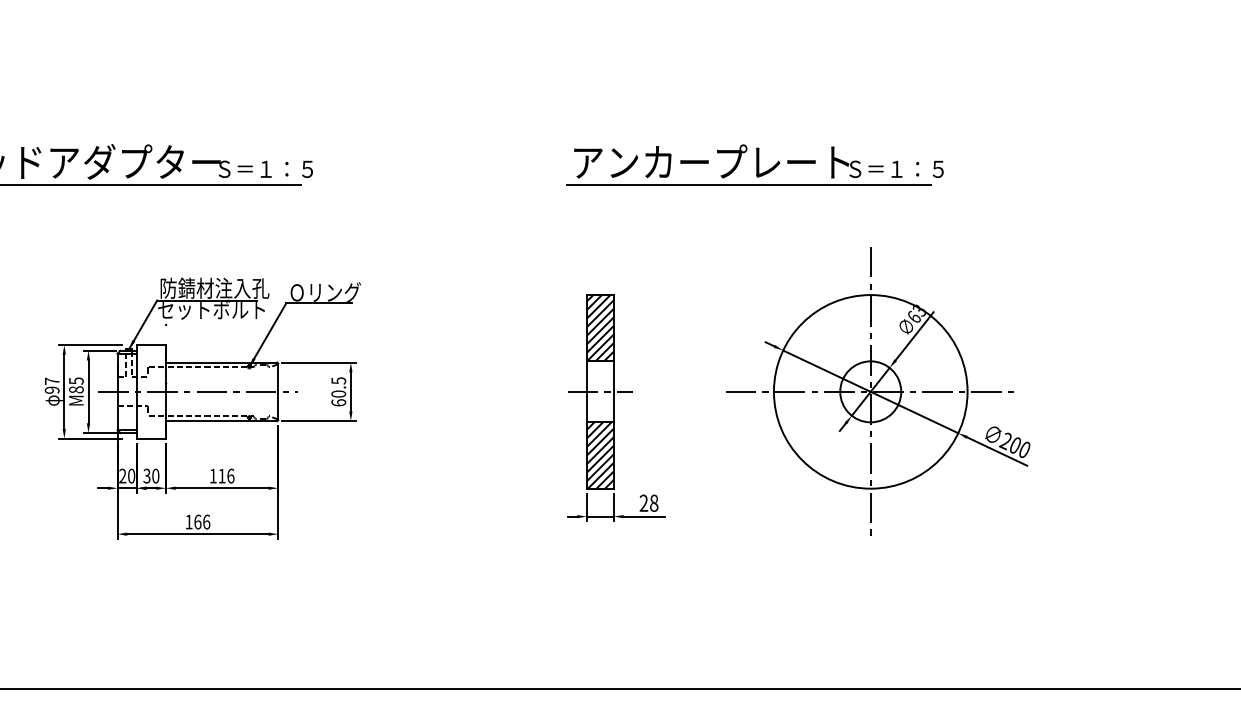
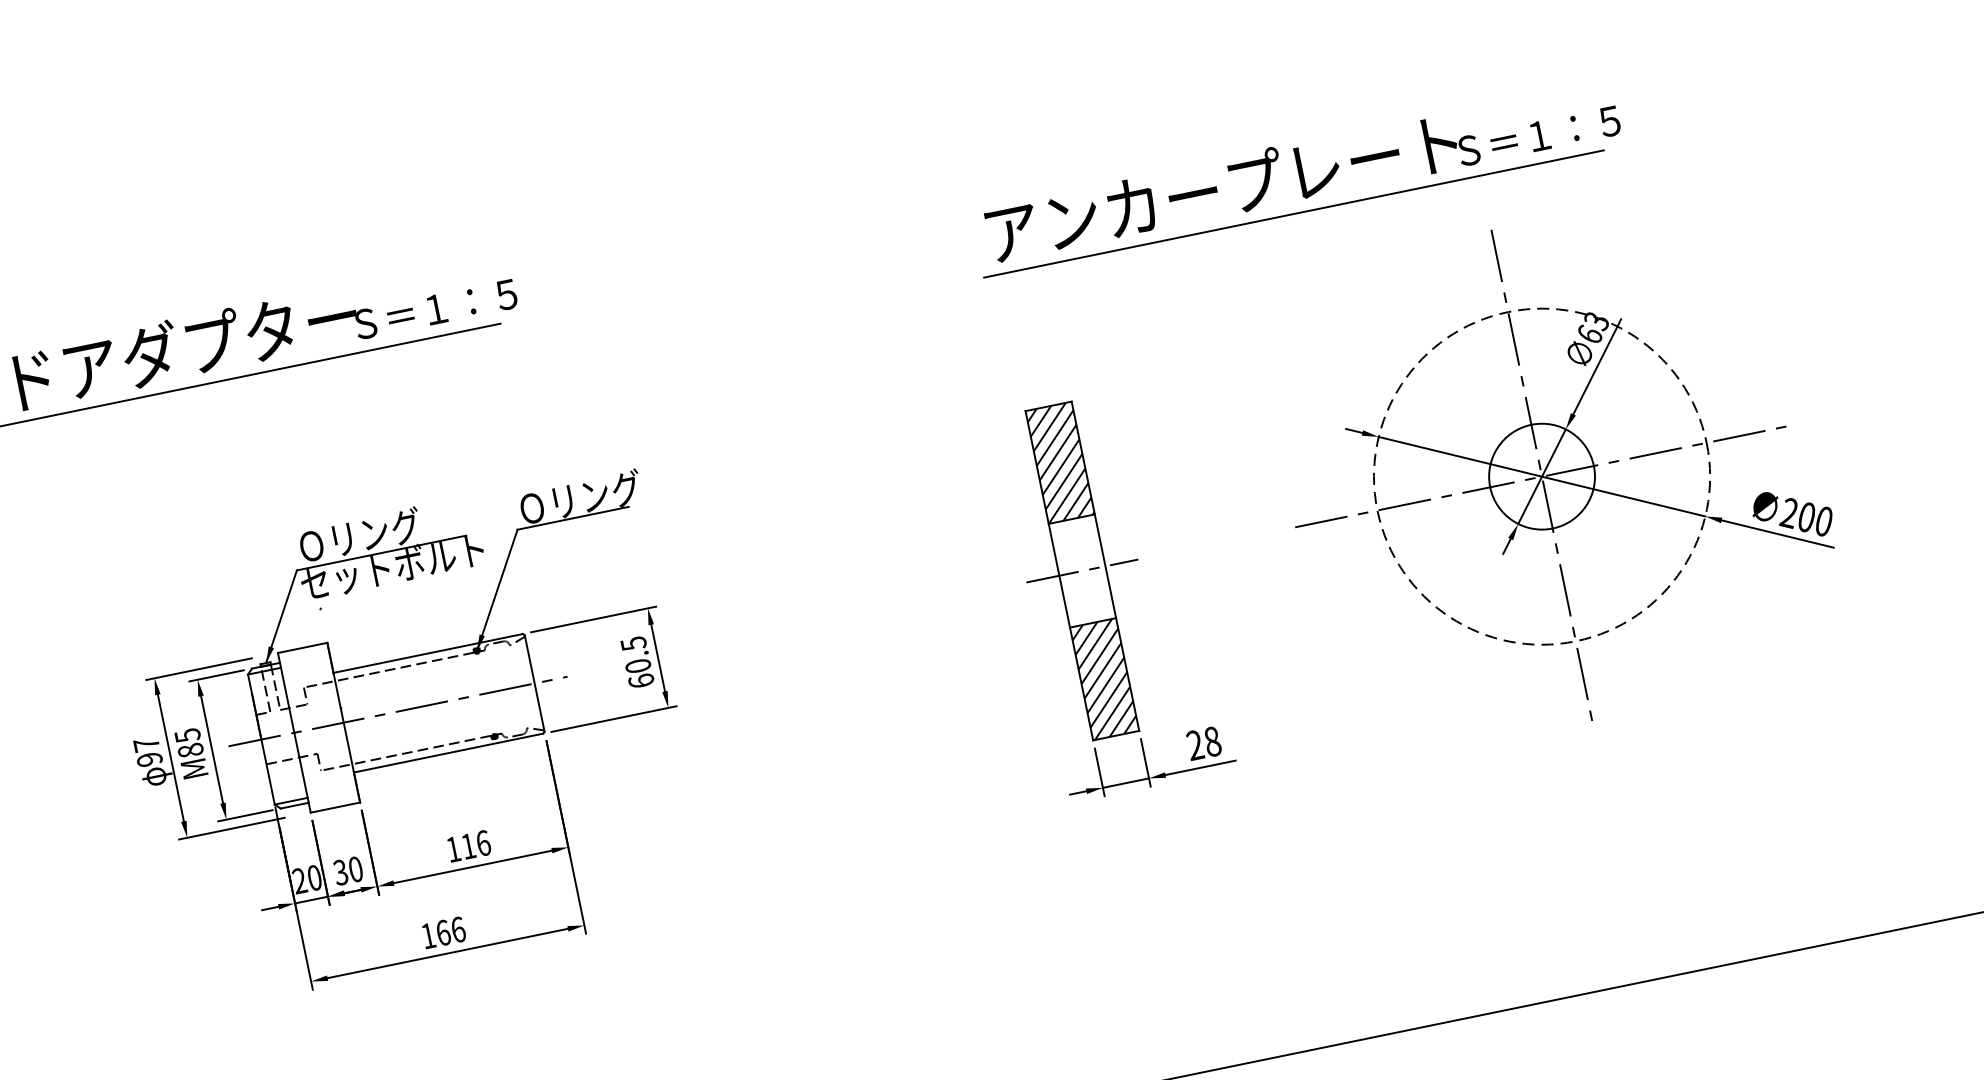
part: (754, 164) -> (1295, 177), moved
text: (214, 287) -> (389, 528), 防錆材注入孔 -> Ｏリング
circle: (870, 391) -> (1541, 476), solid -> dashed

